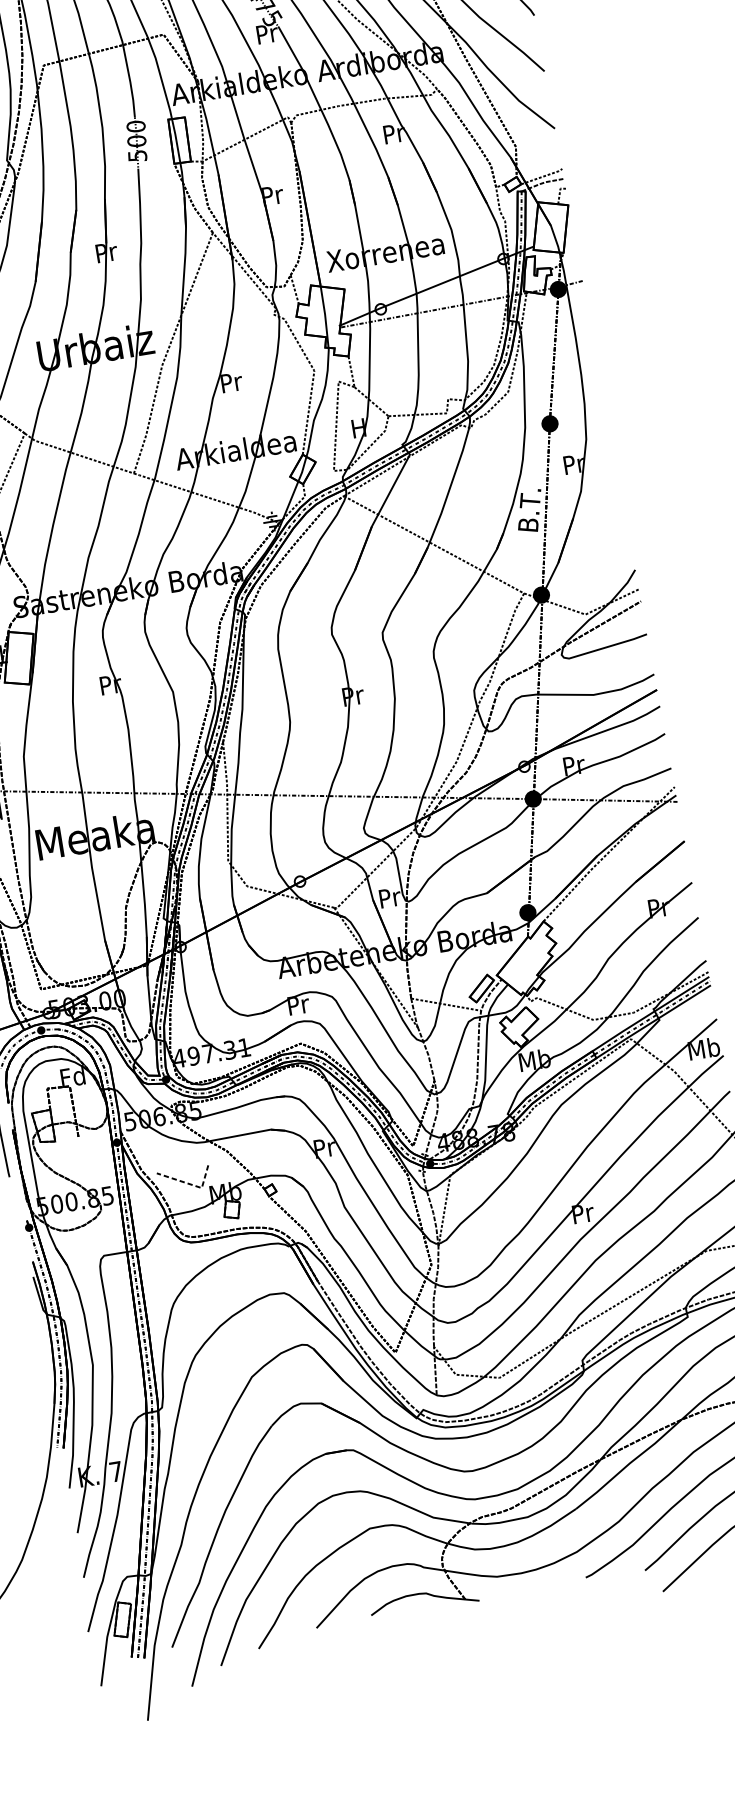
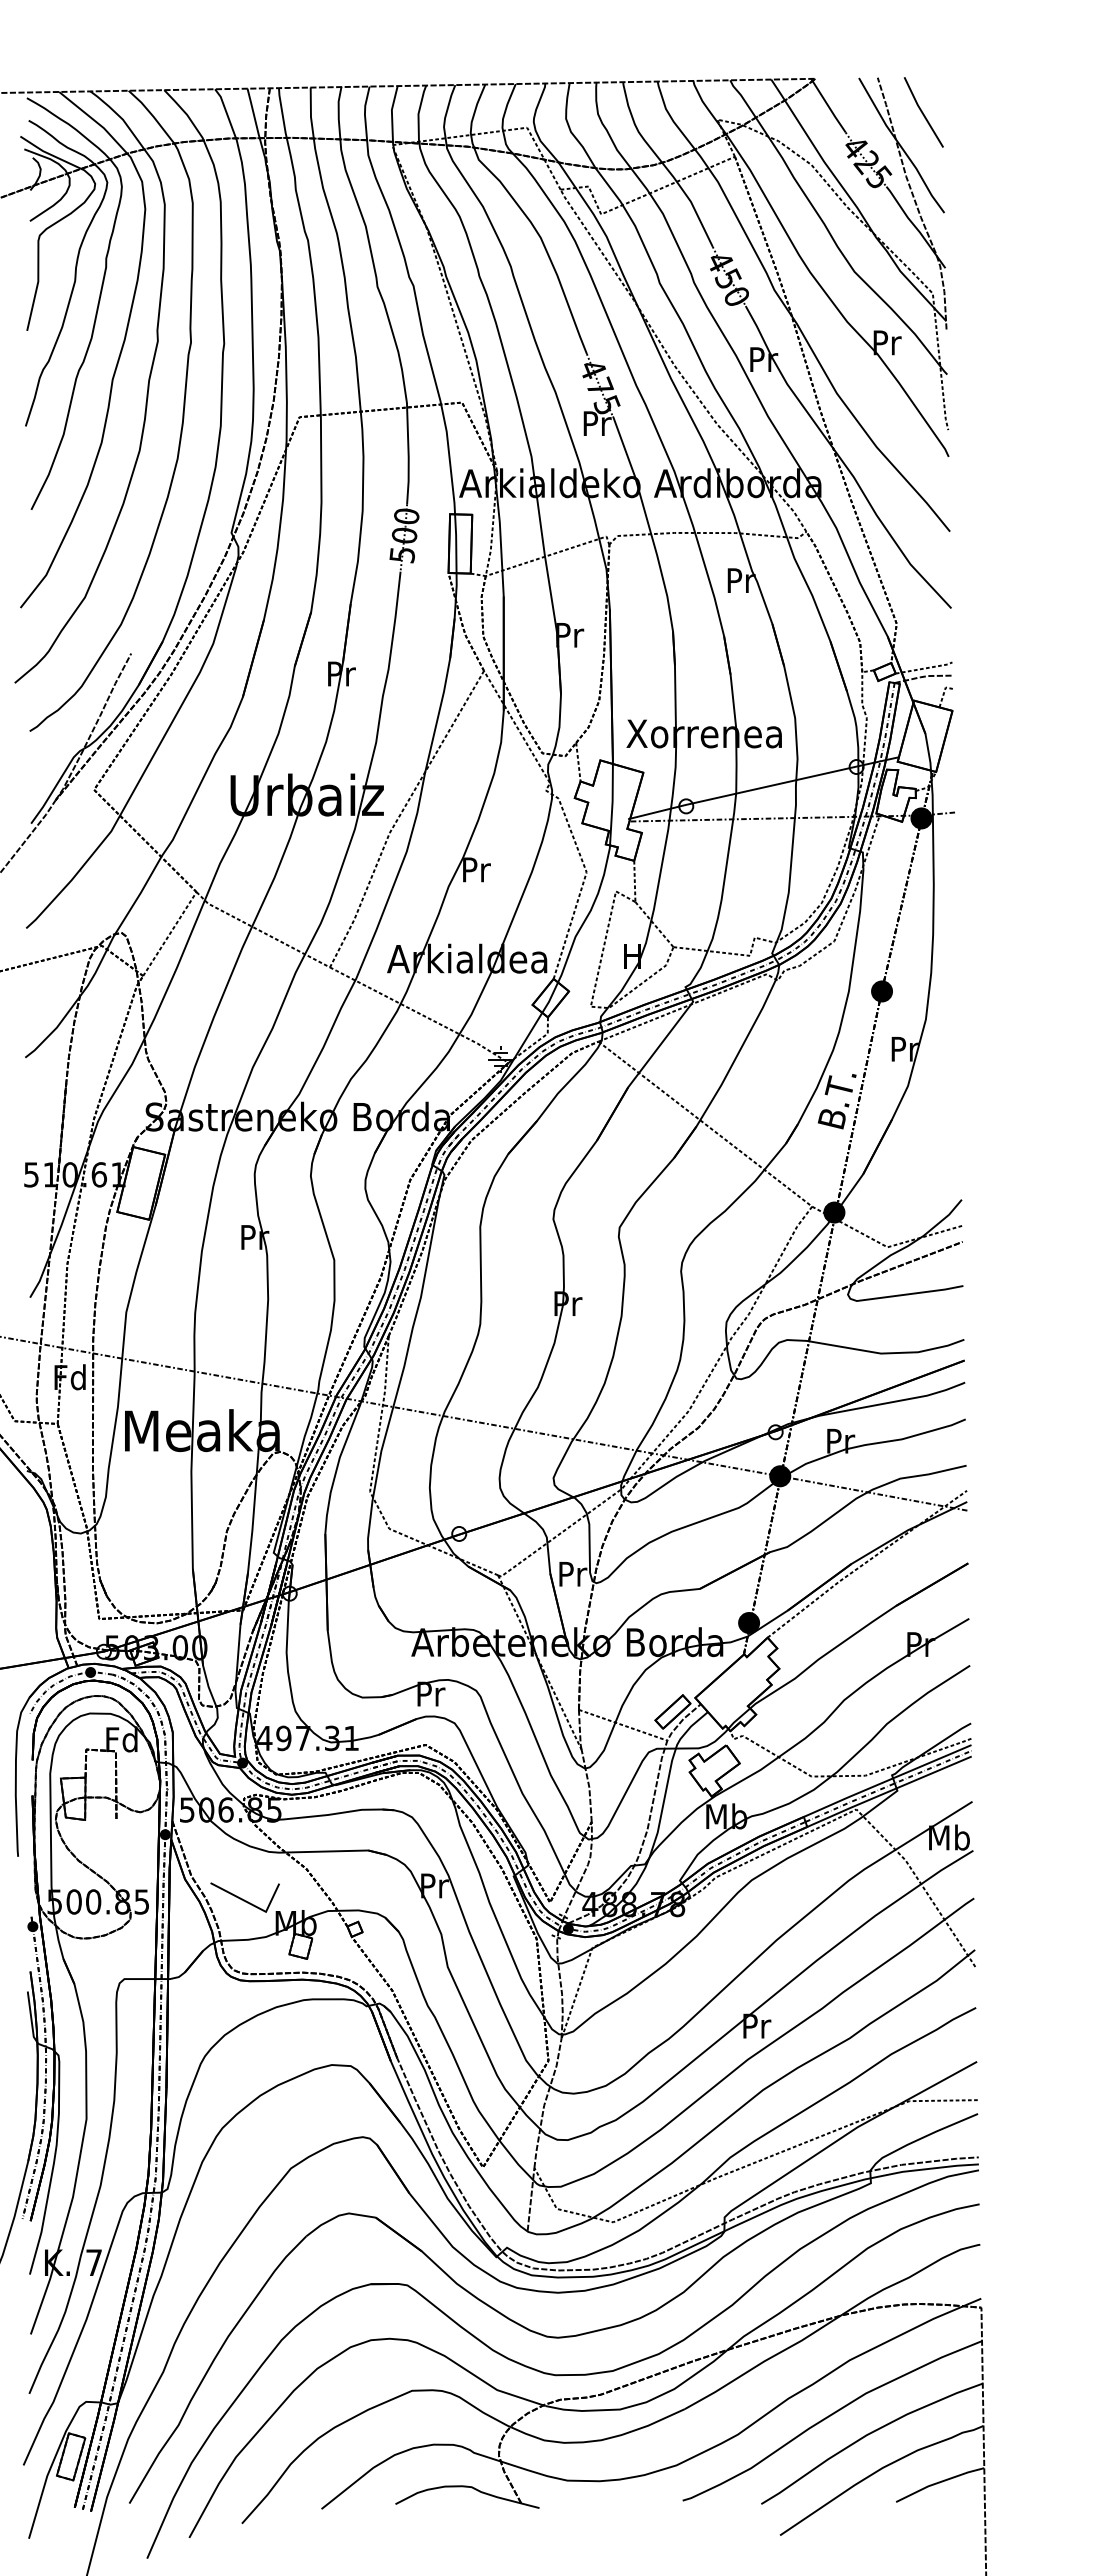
line: (190, 1184) -> (252, 1905), dashed -> solid

